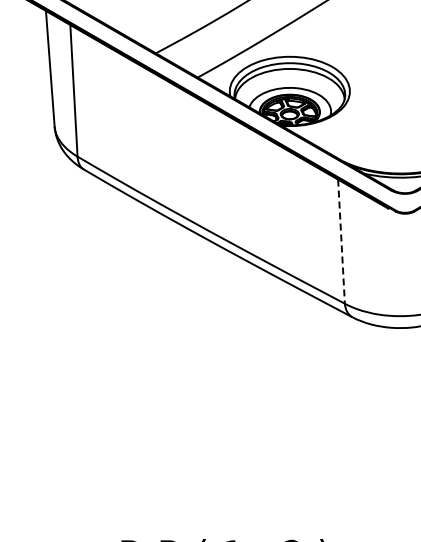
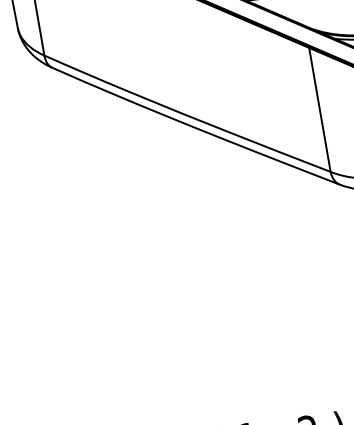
line: (341, 242) -> (319, 110), dashed -> solid

